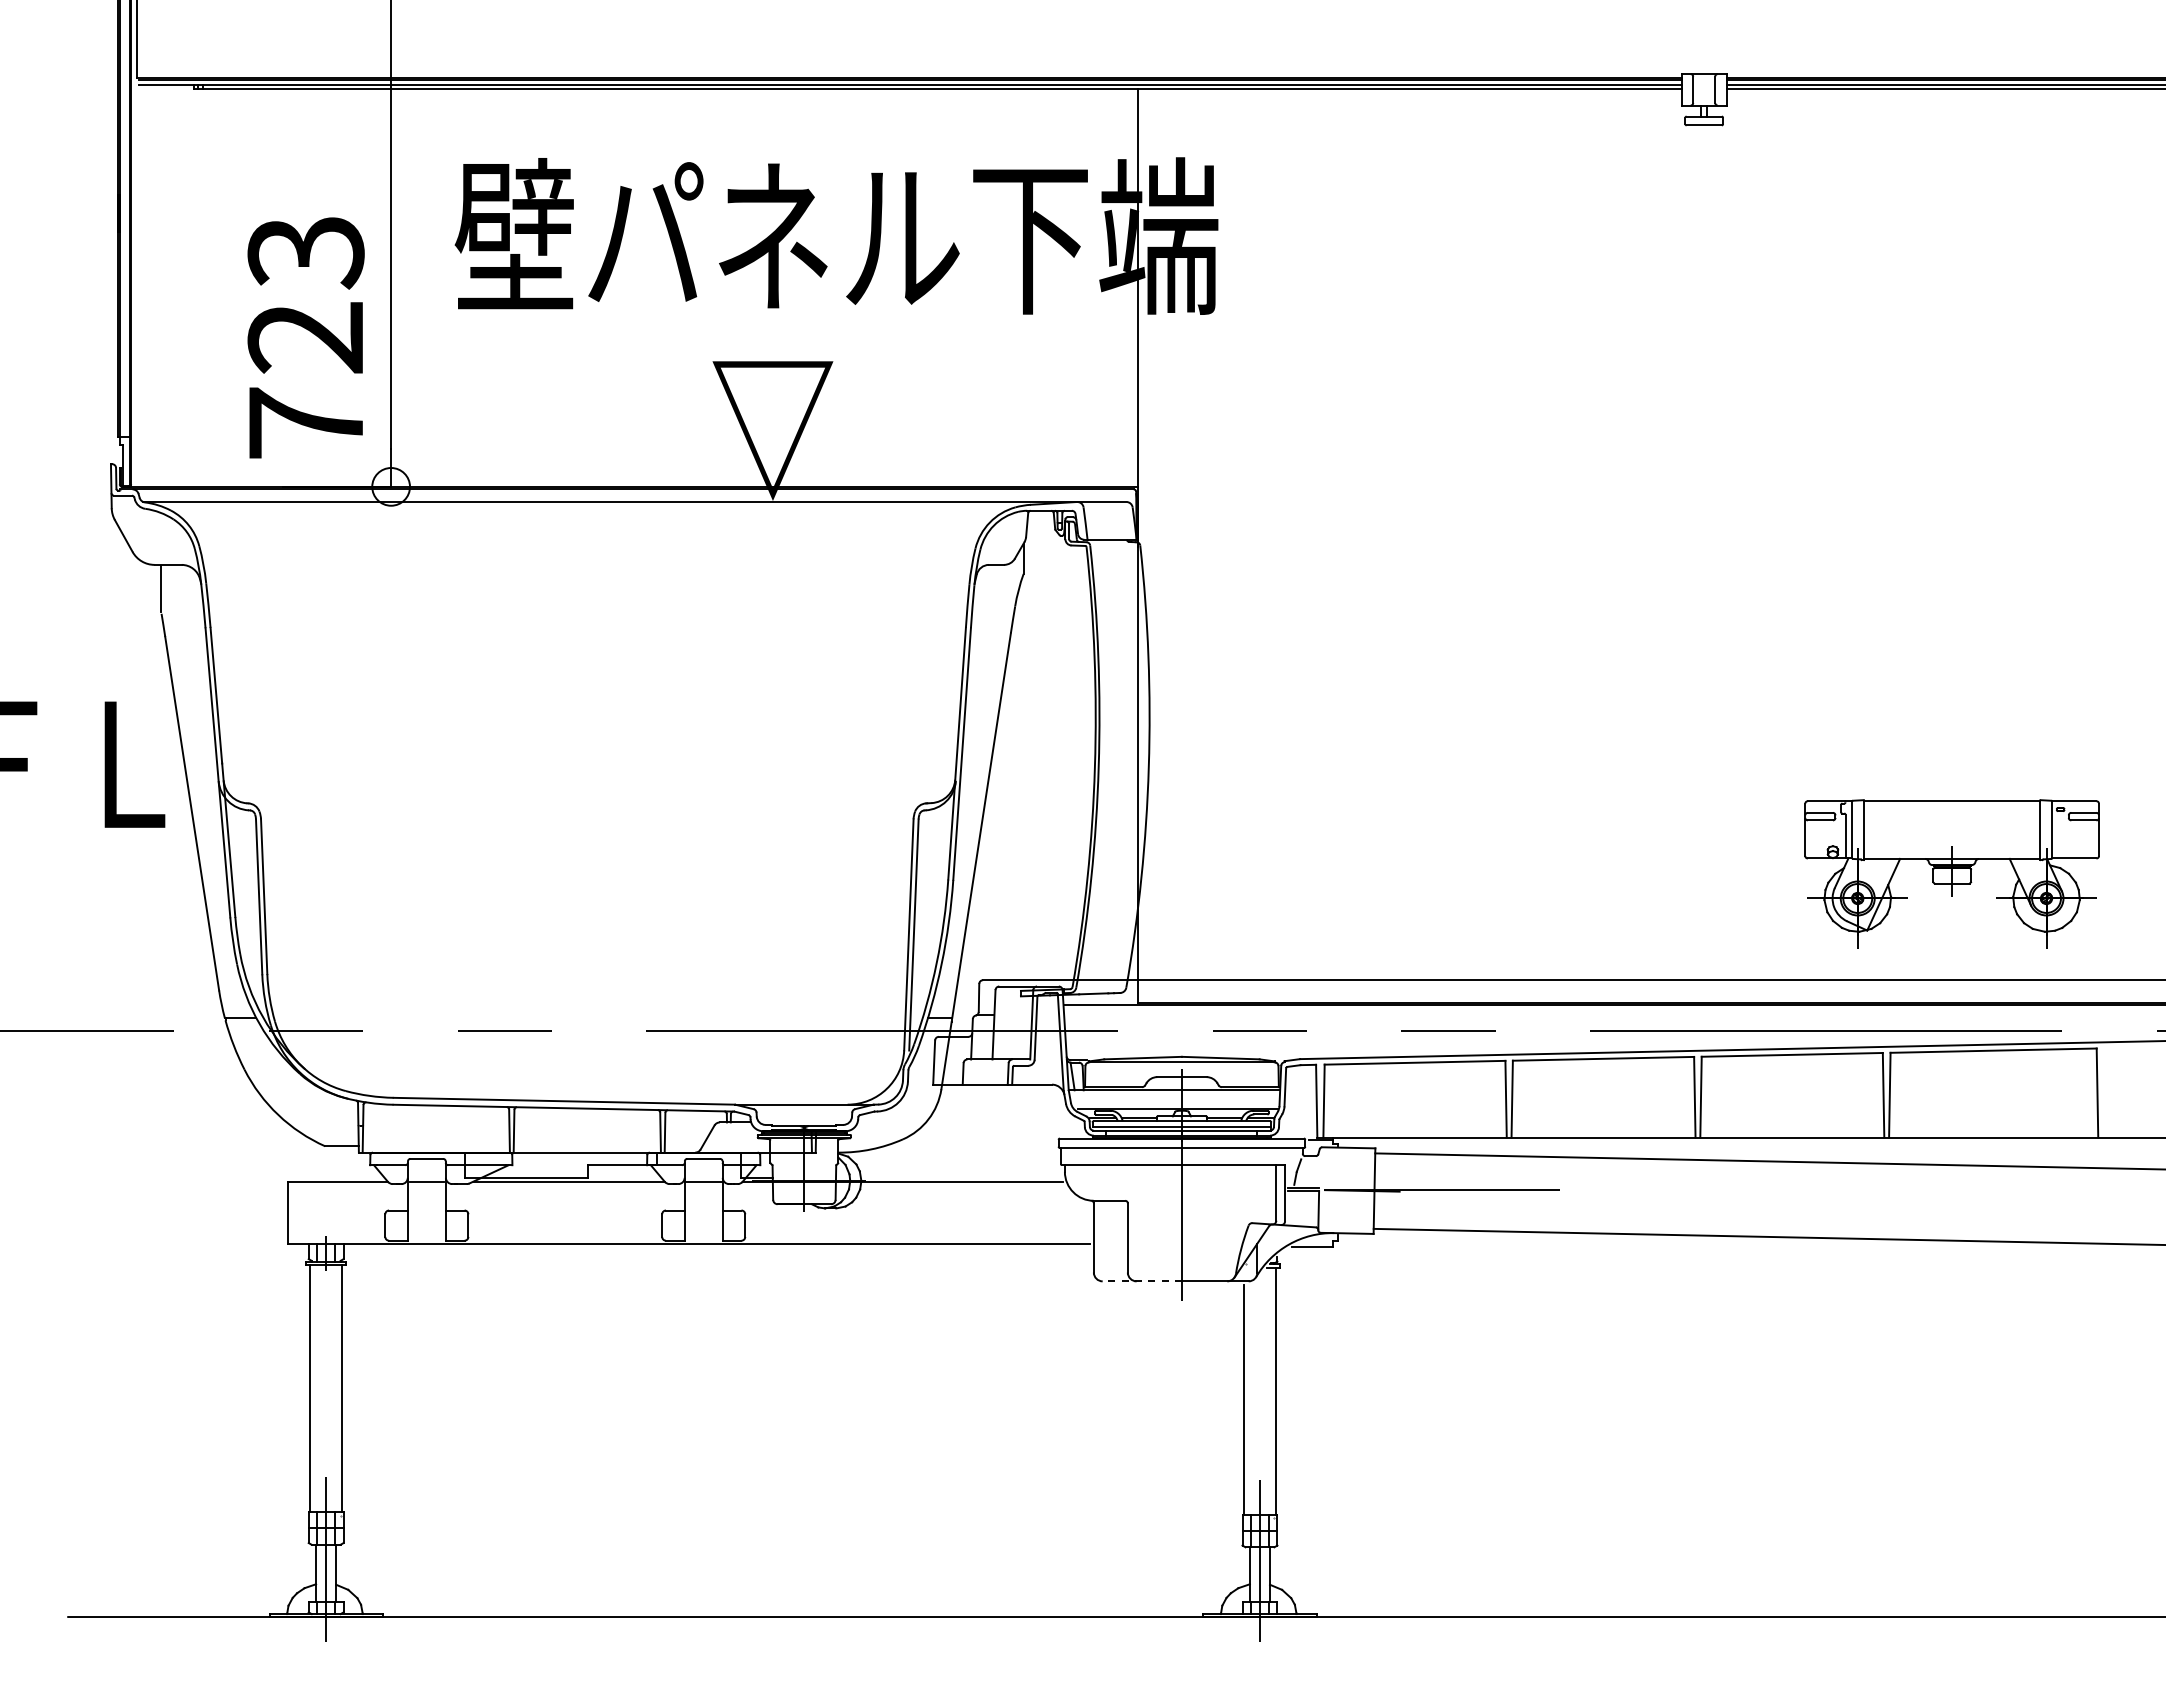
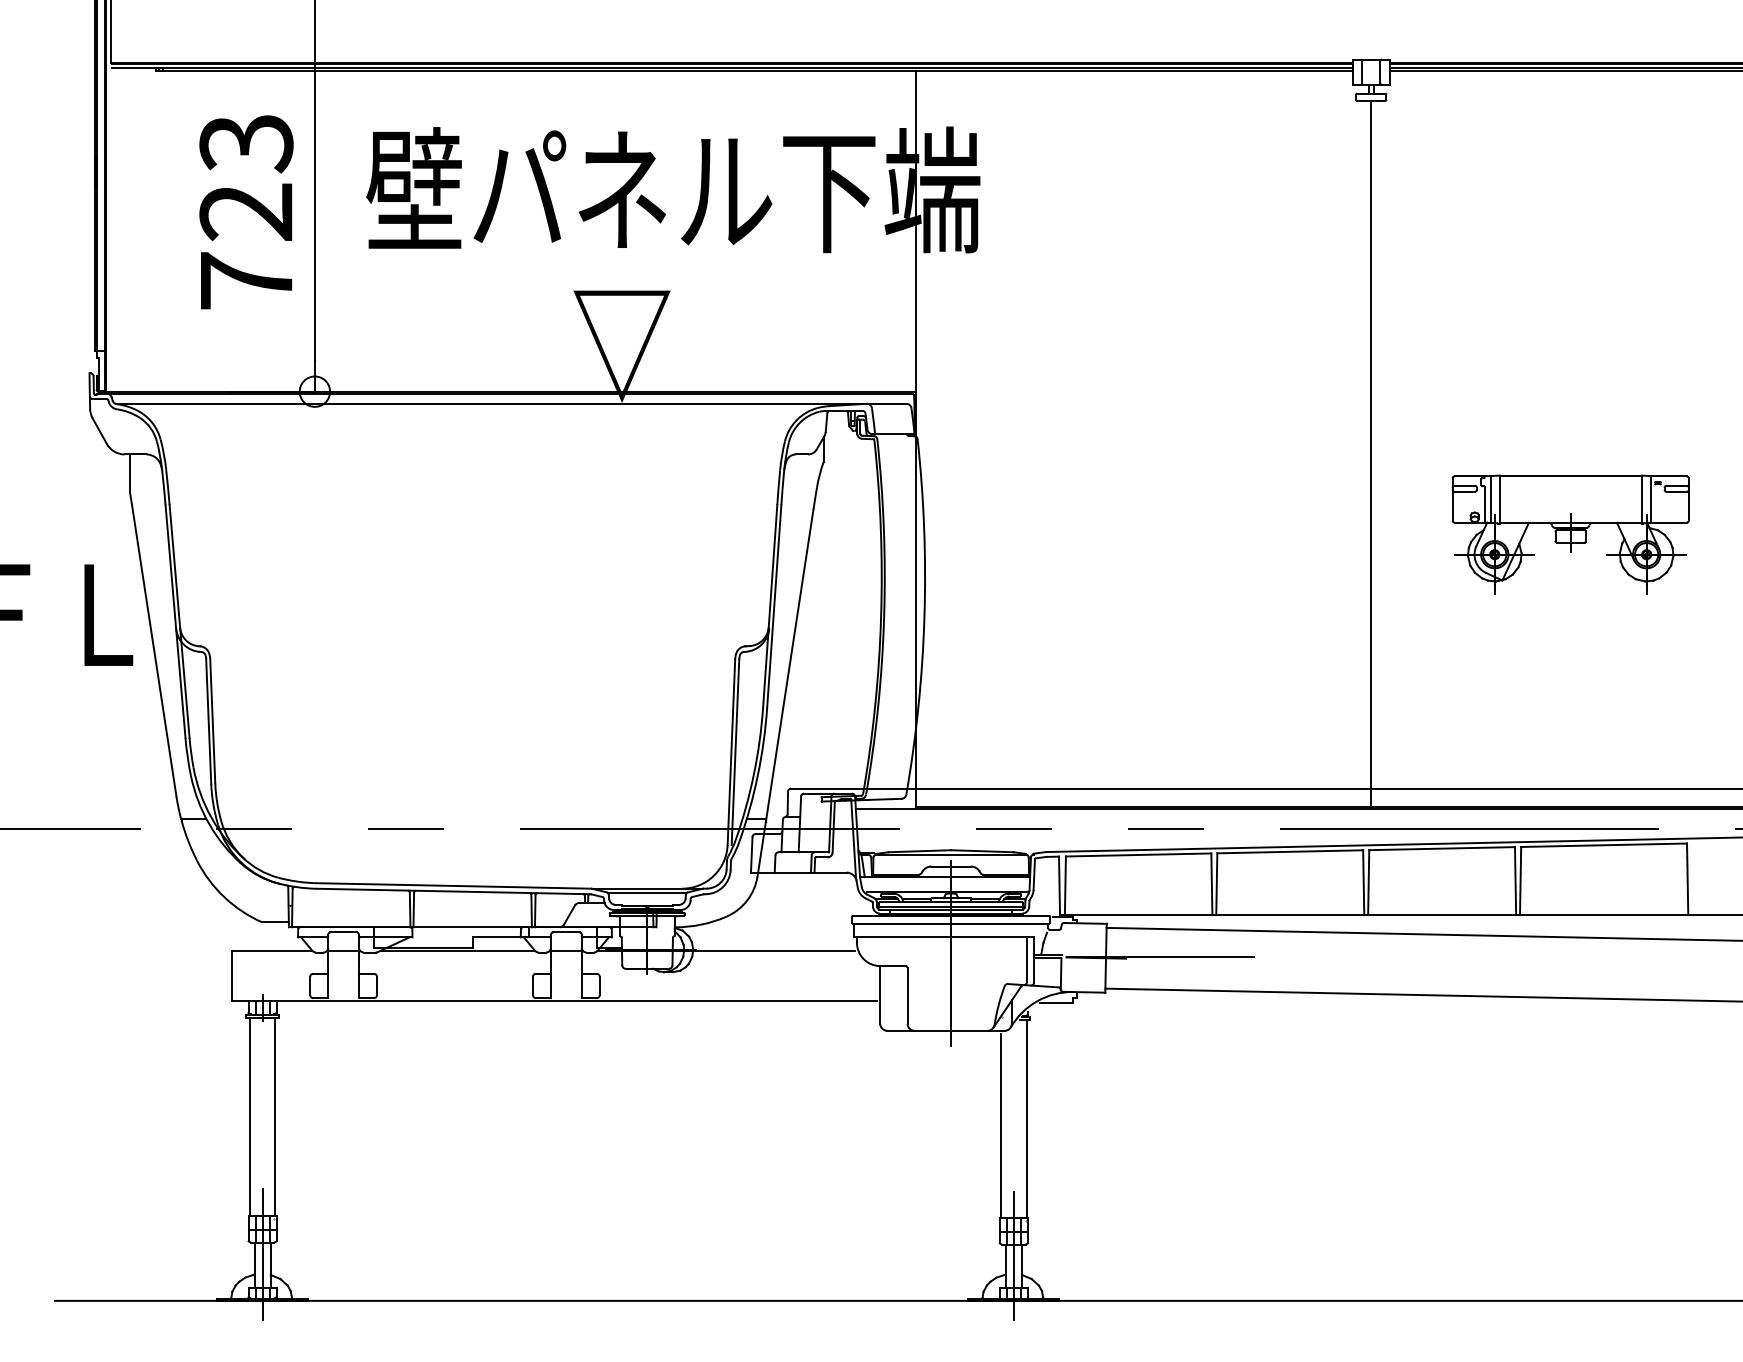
text: (305, 337) -> (246, 211), moved
line: (1704, 563) -> (1371, 453), added
part: (1951, 873) -> (1570, 534), moved
line: (804, 1109) -> (647, 892), added
line: (1142, 1281) -> (919, 1030), dashed -> solid

